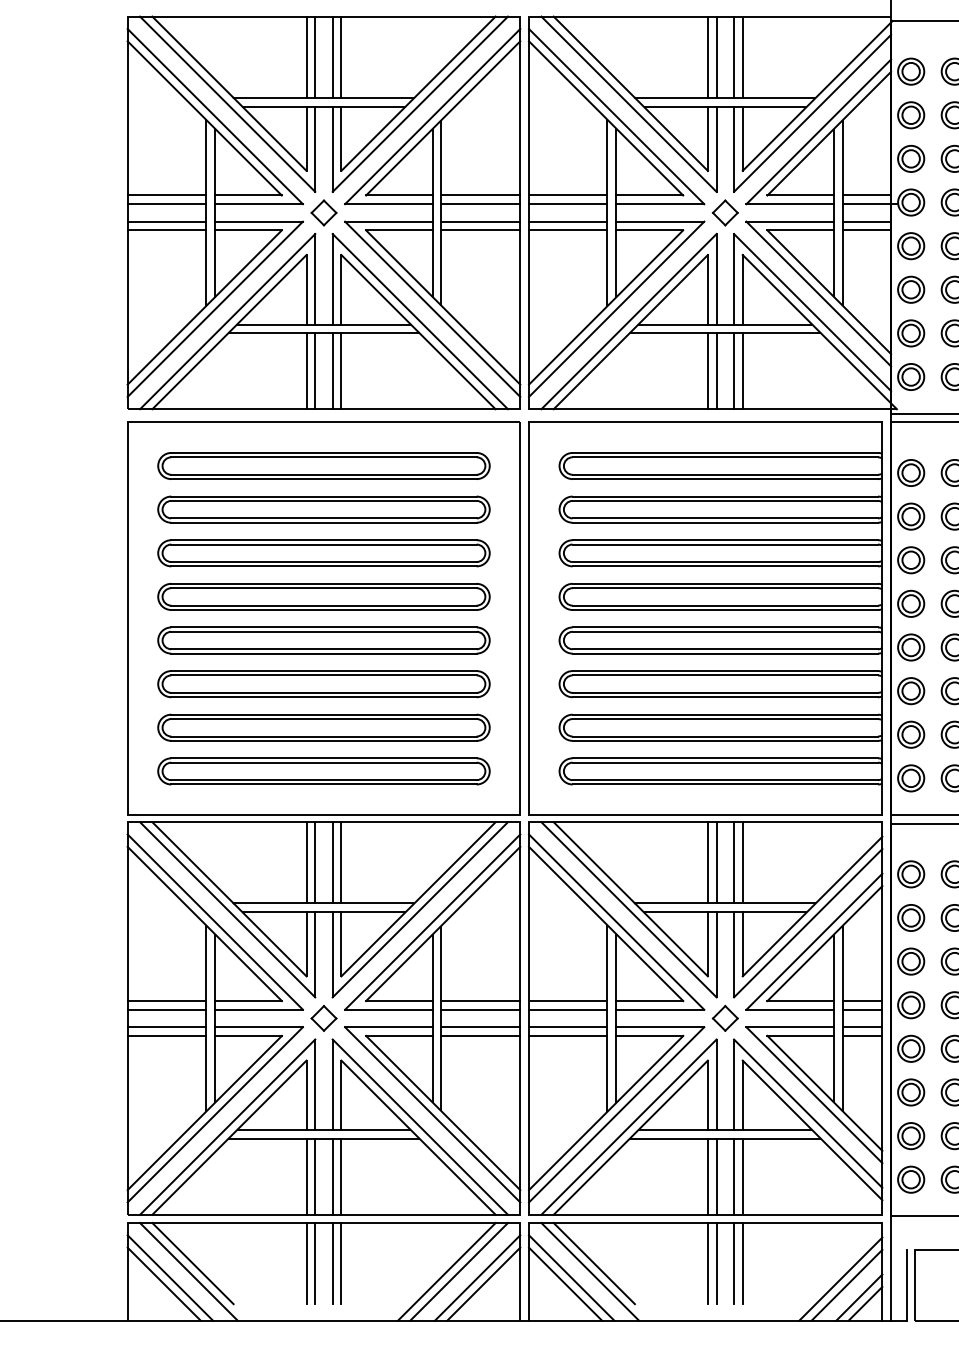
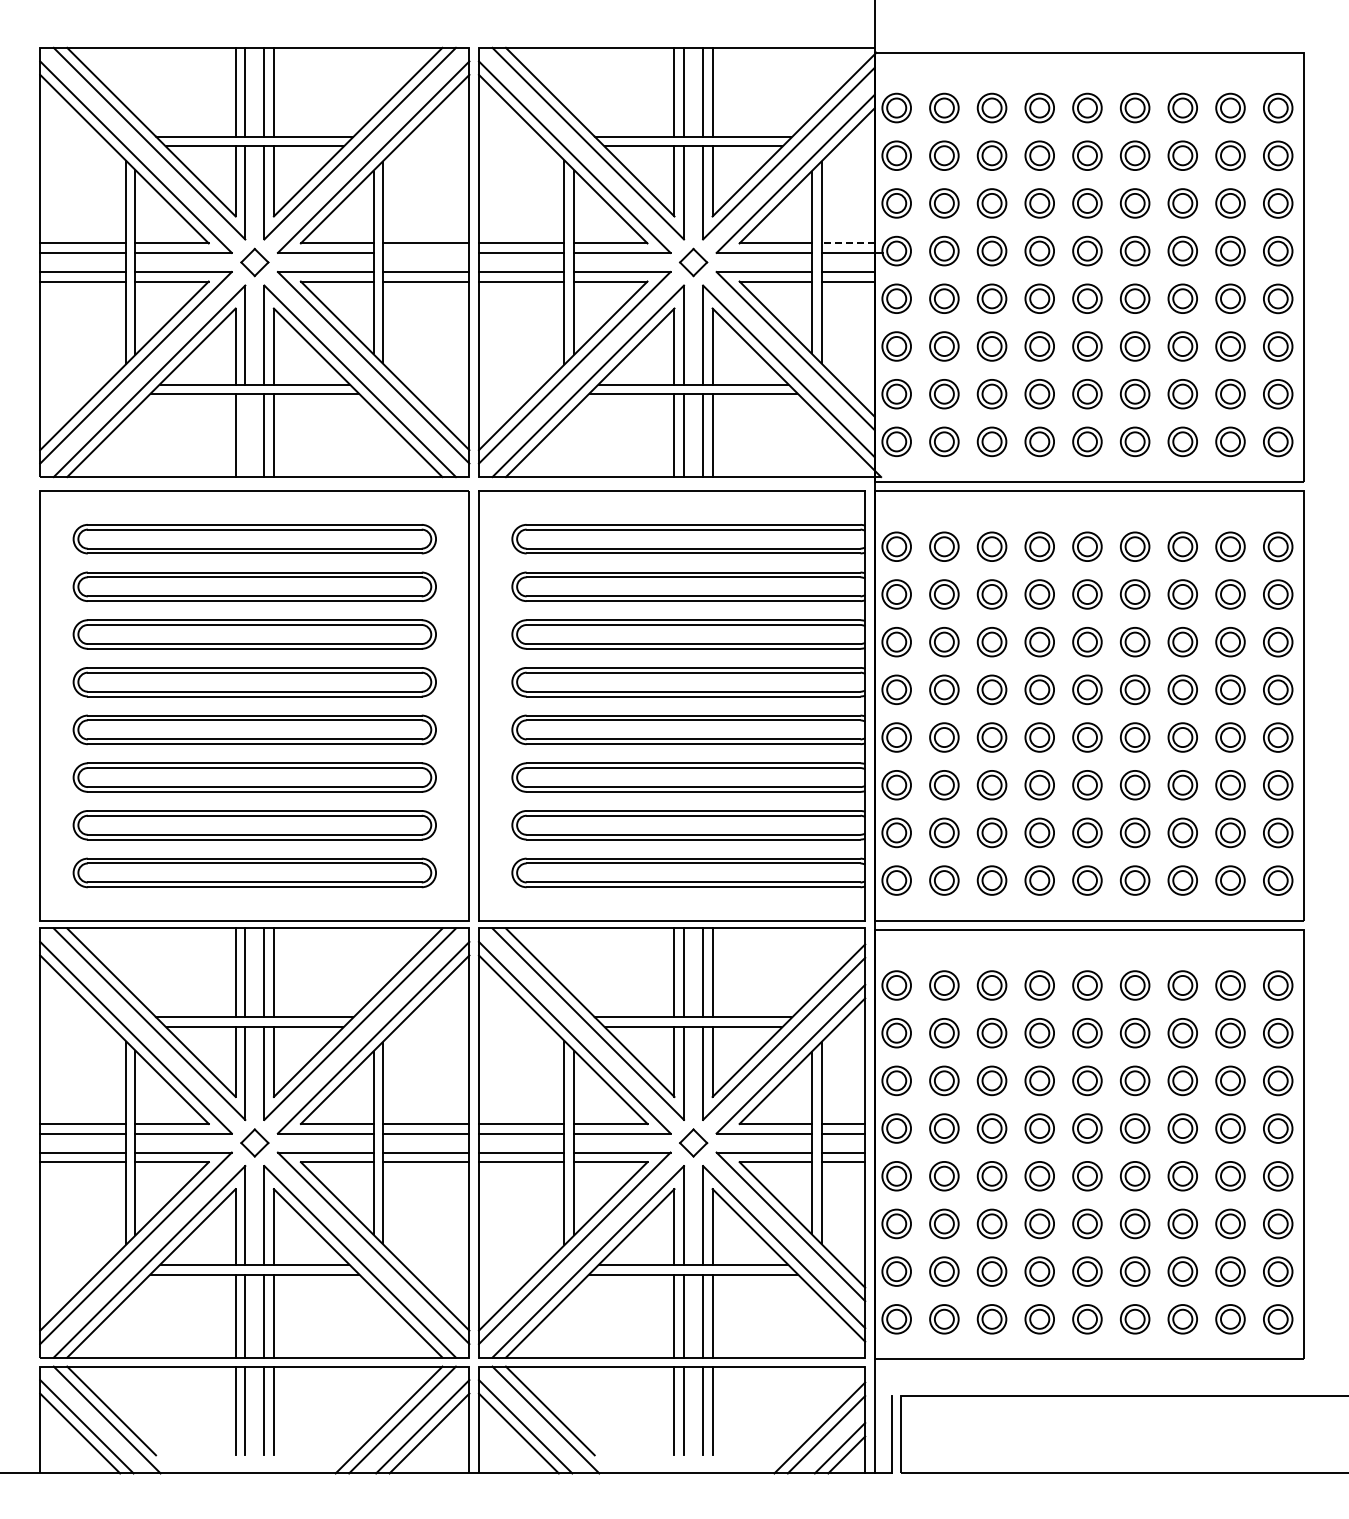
line: (866, 195) -> (847, 243), solid -> dashed
line: (481, 203) -> (426, 252), removed
line: (315, 371) -> (245, 435), removed

